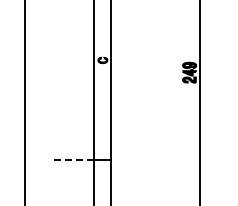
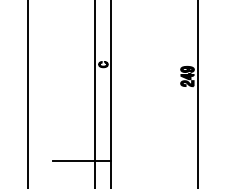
line: (72, 159) -> (74, 160), dashed -> solid

